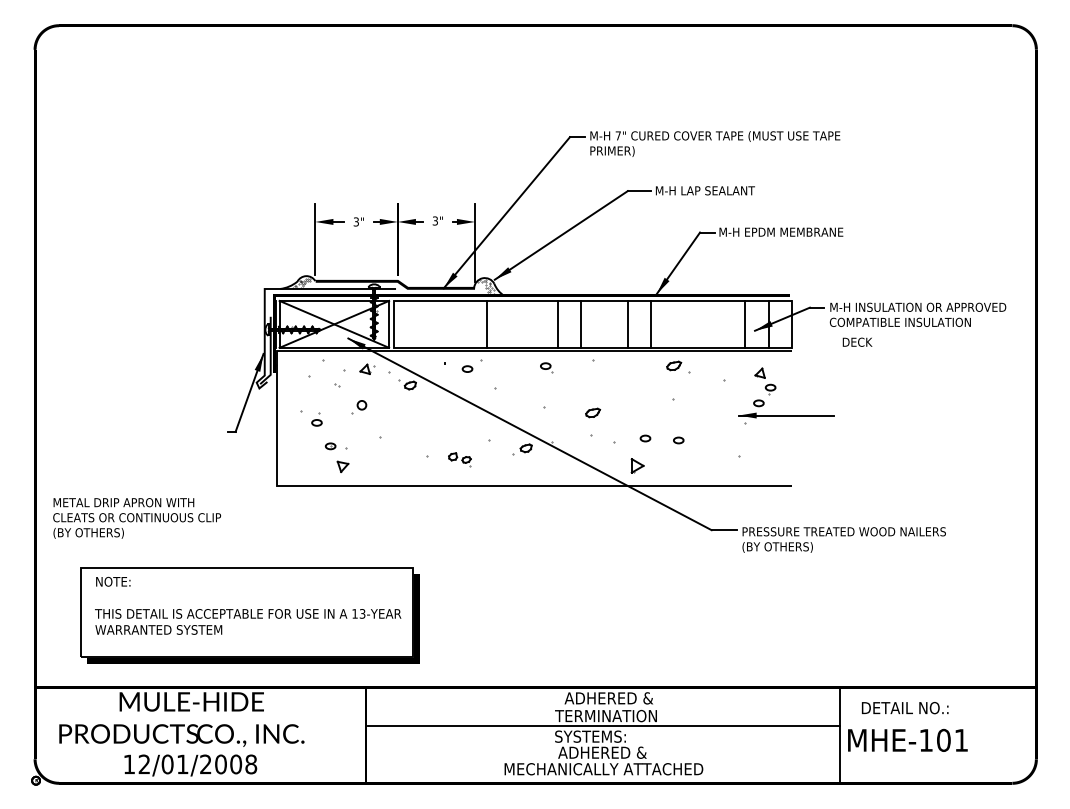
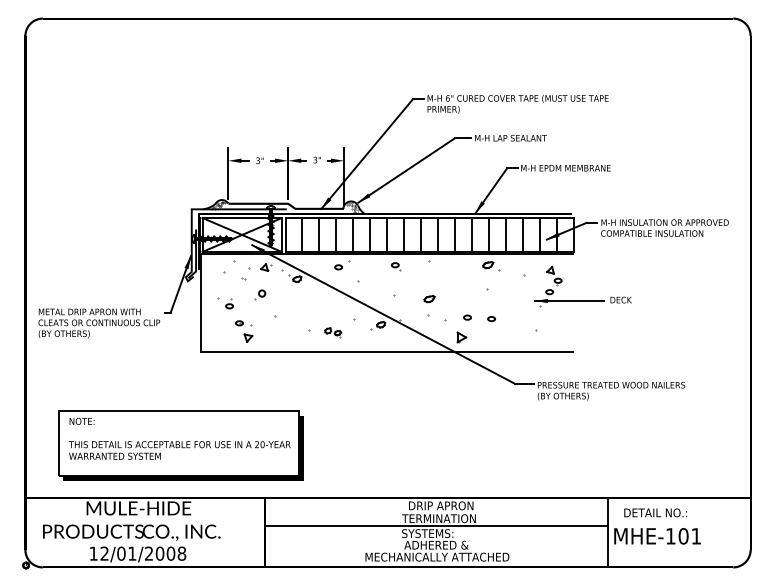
text: (618, 135) -> (447, 98), 7" -> 6"
line: (416, 323) -> (301, 234), added
line: (440, 323) -> (319, 234), added
line: (463, 323) -> (335, 234), added
line: (510, 323) -> (369, 234), added
line: (534, 323) -> (387, 234), added
line: (604, 323) -> (437, 234), added
line: (674, 323) -> (488, 234), added
line: (698, 323) -> (505, 234), added
line: (721, 323) -> (522, 234), added
text: (857, 341) -> (621, 299), moved
text: (136, 518) -> (98, 323), moved
text: (358, 613) -> (259, 444), 13-YEAR -> 20-YEAR
text: (608, 698) -> (440, 505), ADHERED & -> DRIP APRON

